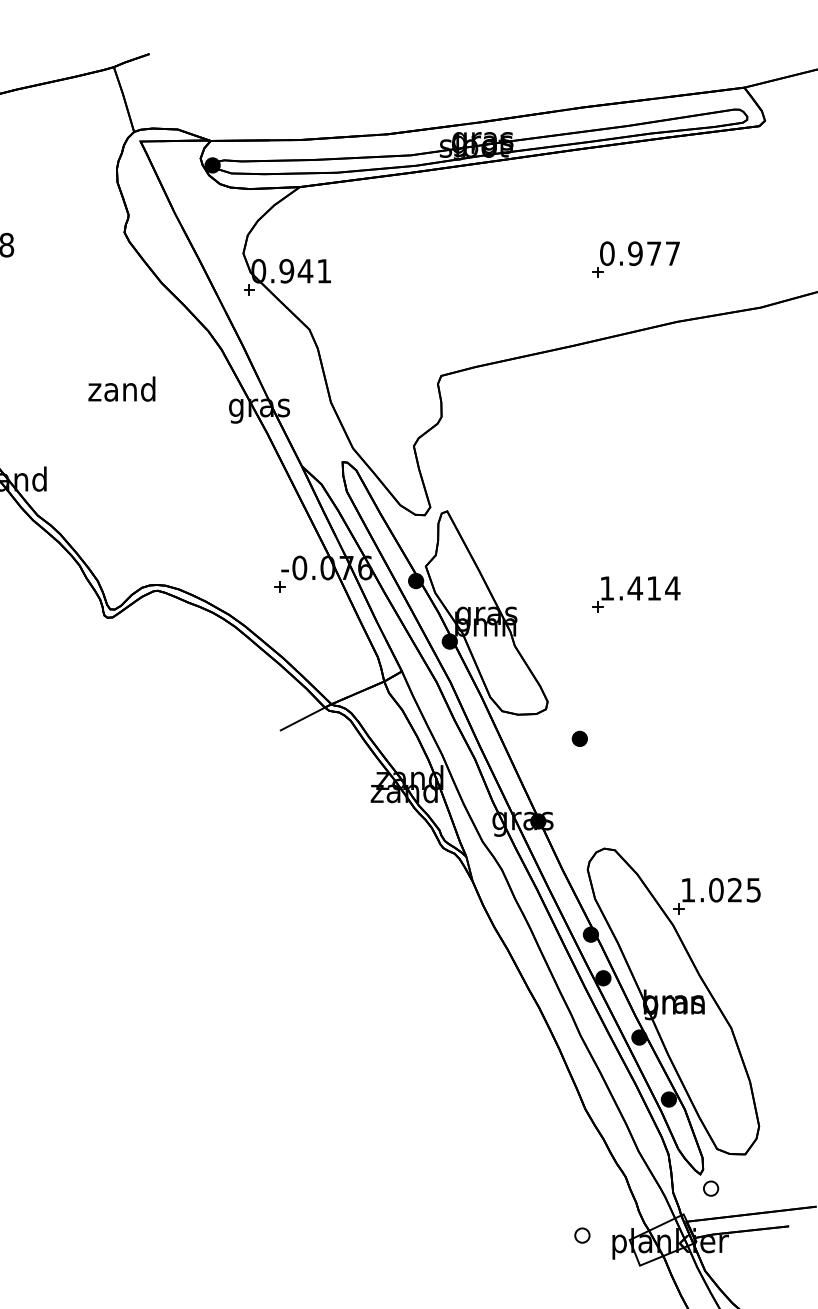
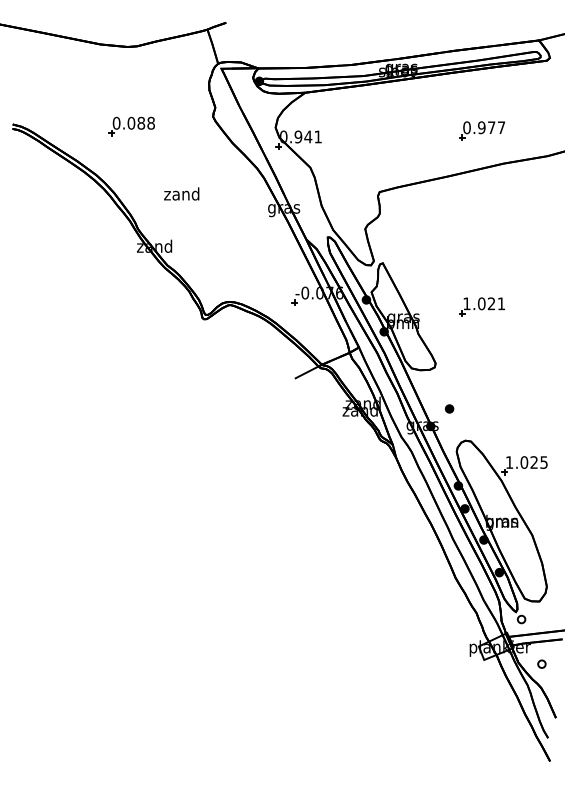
text: (121, 388) -> (181, 193), moved
text: (653, 587) -> (491, 303), 1.414 -> 1.021
part: (579, 738) -> (449, 408), moved
part: (581, 1234) -> (541, 663), moved

